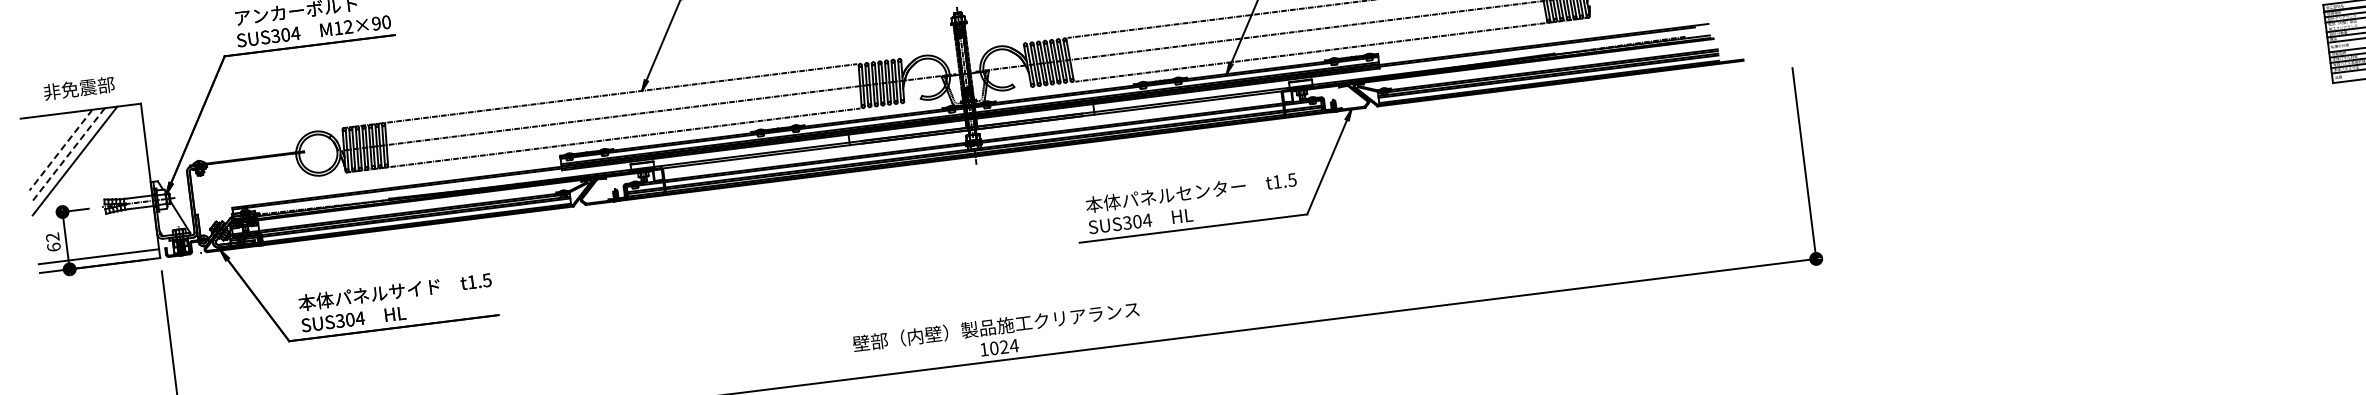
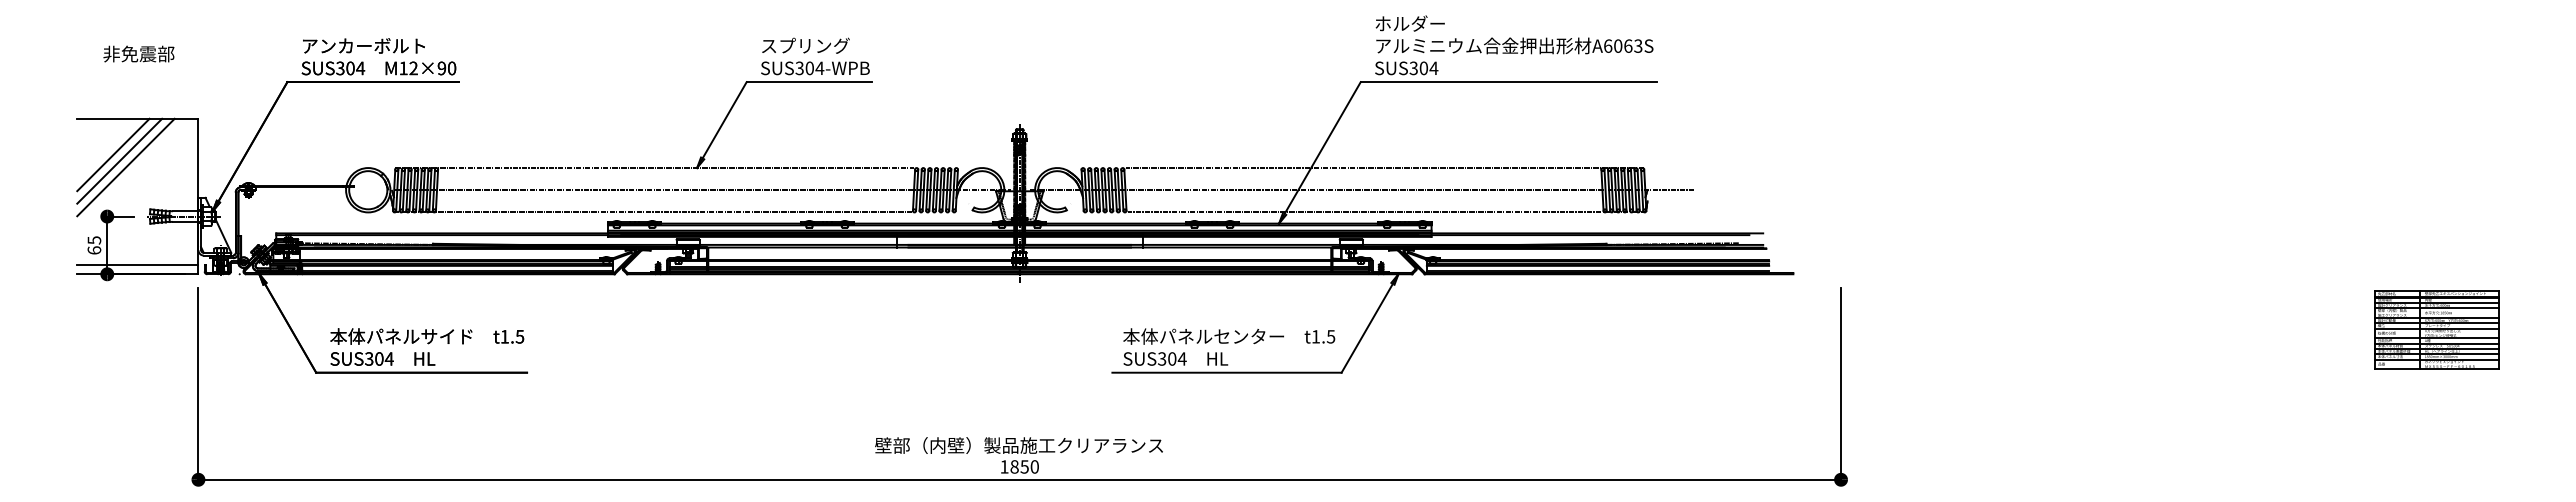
text: (78, 87) -> (138, 53), moved
line: (61, 150) -> (113, 155), dashed -> solid
line: (67, 155) -> (119, 161), dashed -> solid
text: (52, 237) -> (94, 240), 62 -> 65
text: (1004, 346) -> (1024, 466), 1024 -> 1850

